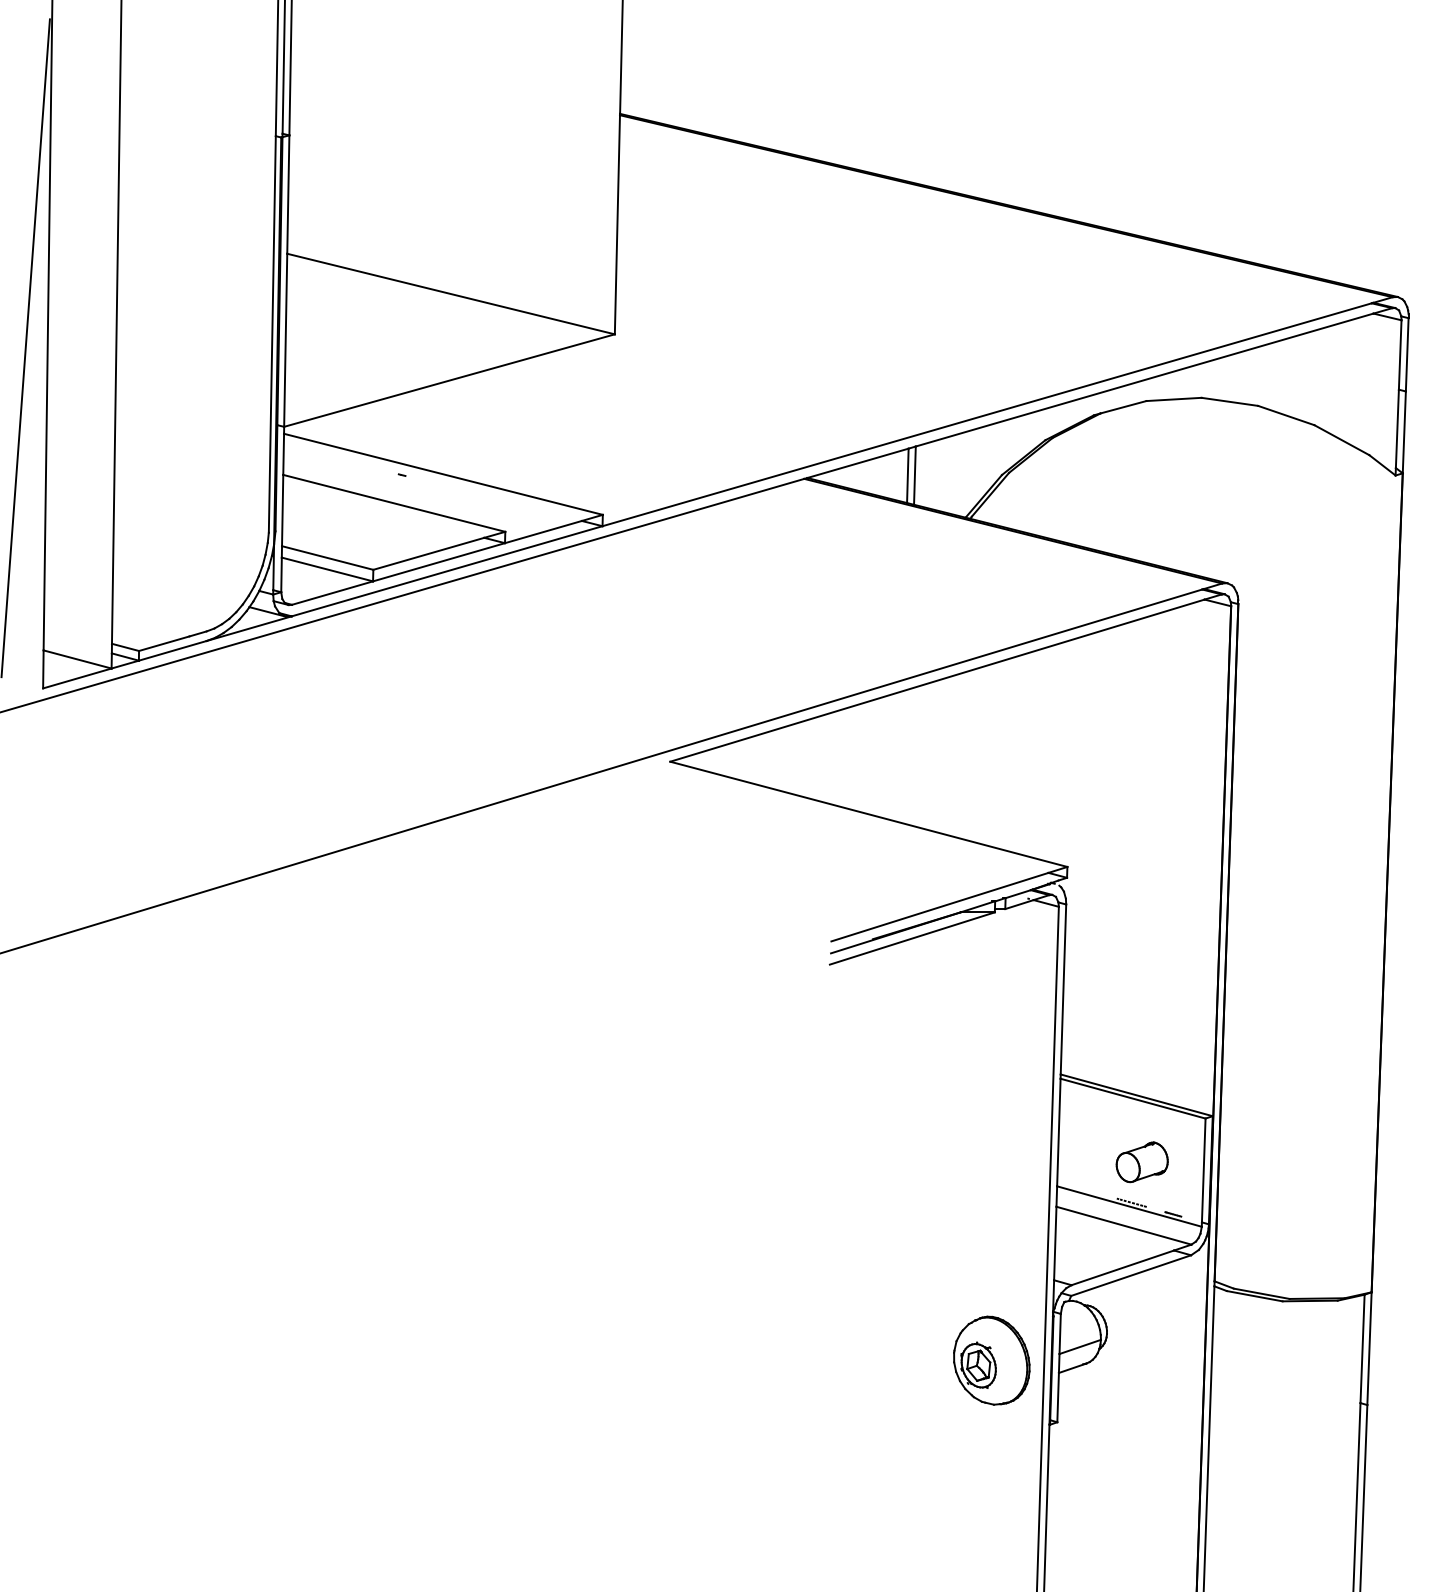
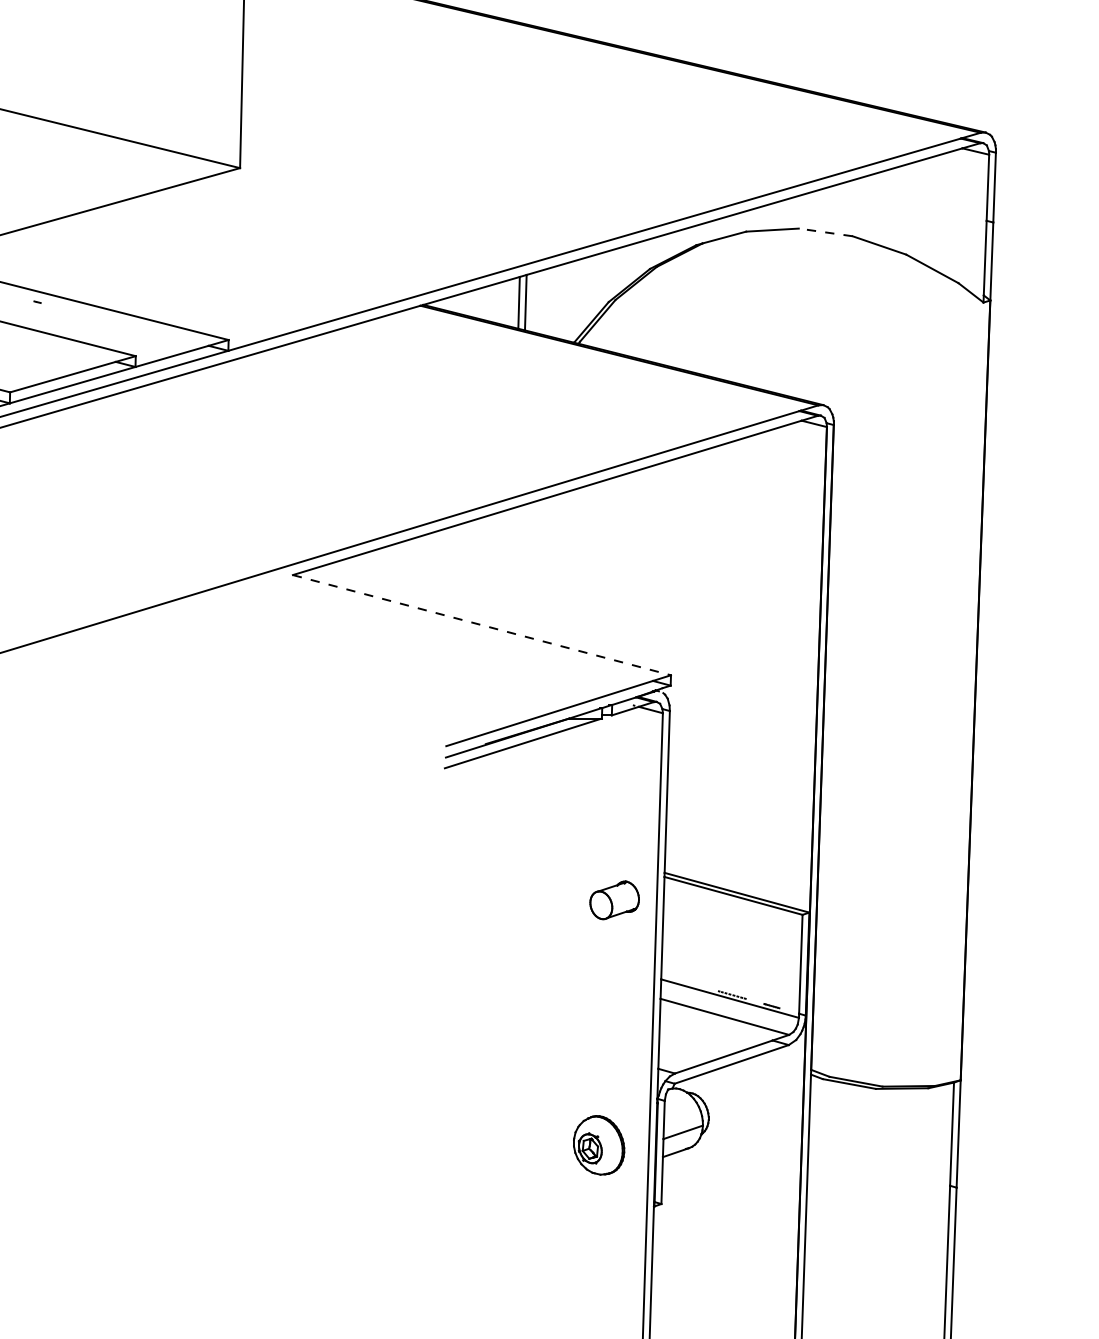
line: (1229, 401) -> (825, 232), solid -> dashed
line: (869, 814) -> (482, 625), solid -> dashed
part: (1141, 1162) -> (613, 900), moved
part: (991, 1360) -> (598, 1145), size x0.7

